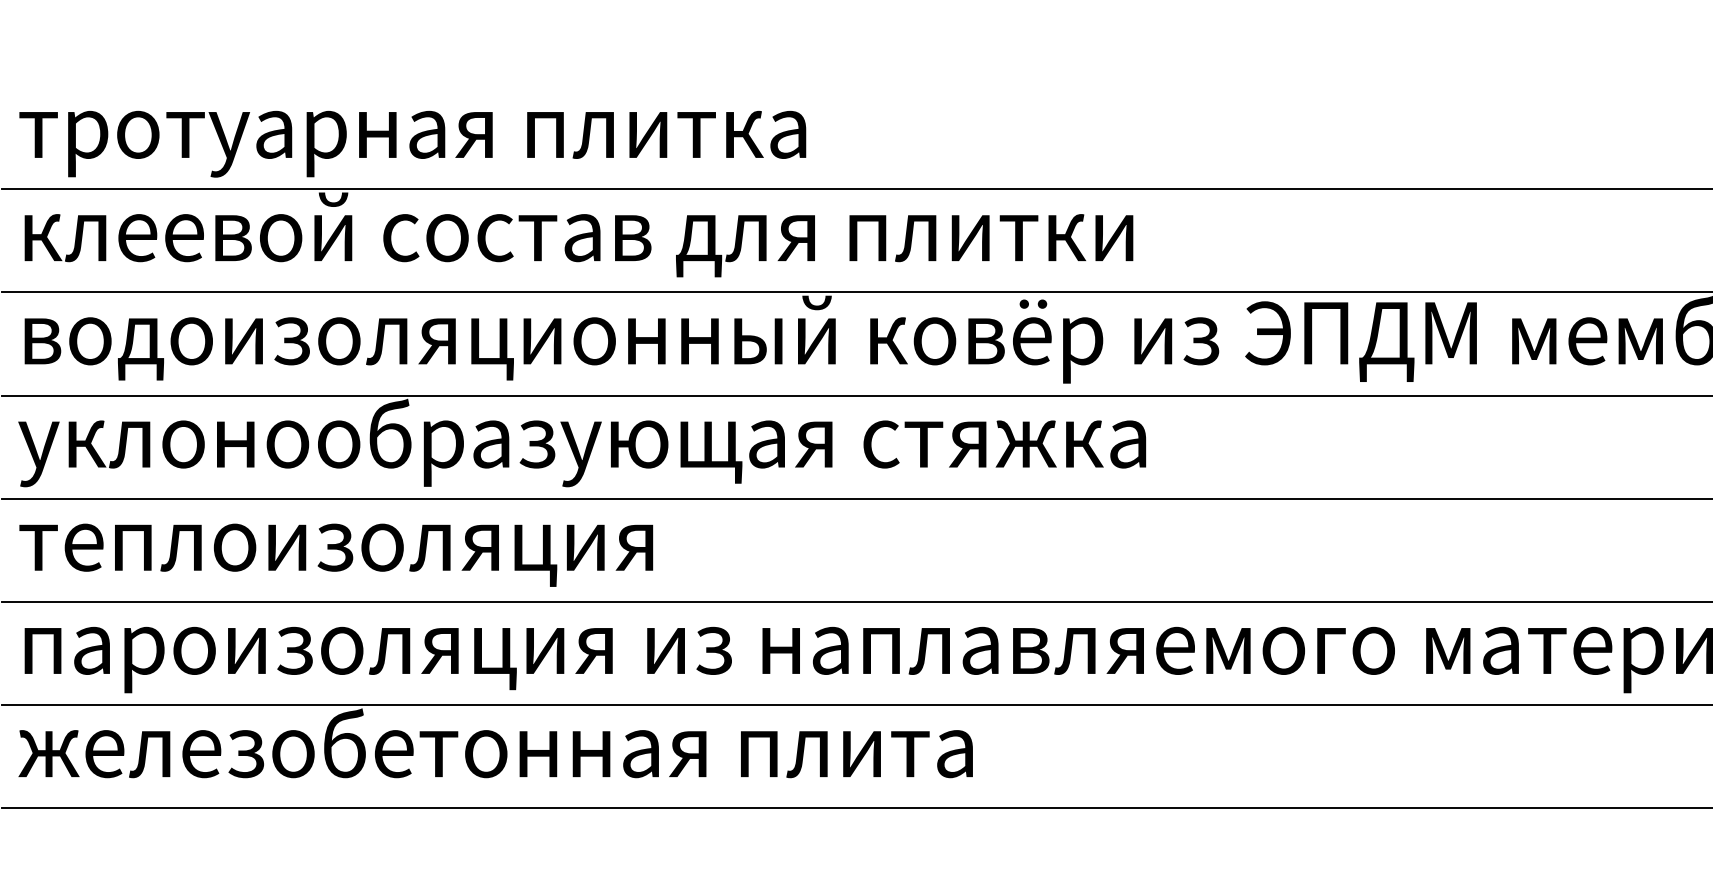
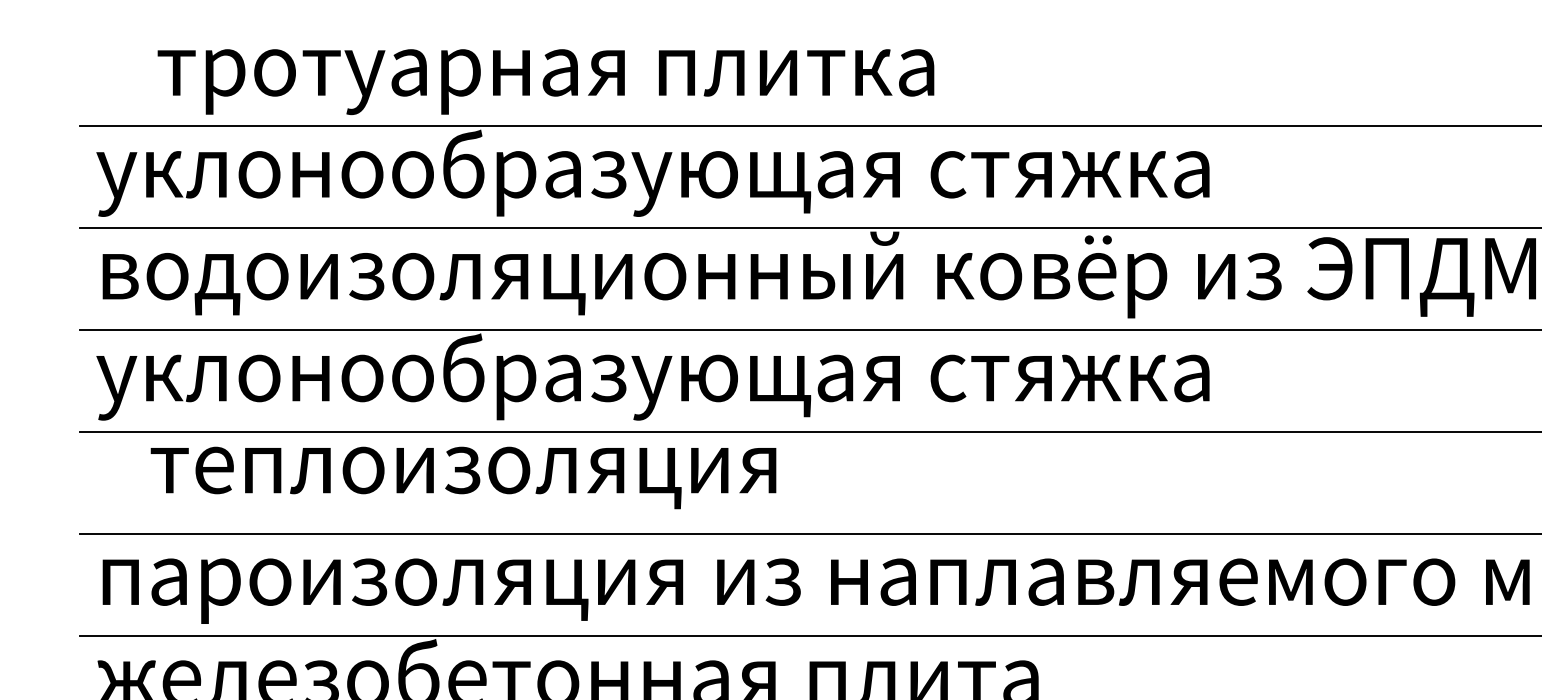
text: (412, 143) -> (545, 81), moved
text: (582, 236) -> (653, 173), клеевой состав для плитки -> уклонообразующая стяжка
text: (336, 554) -> (463, 477), moved

